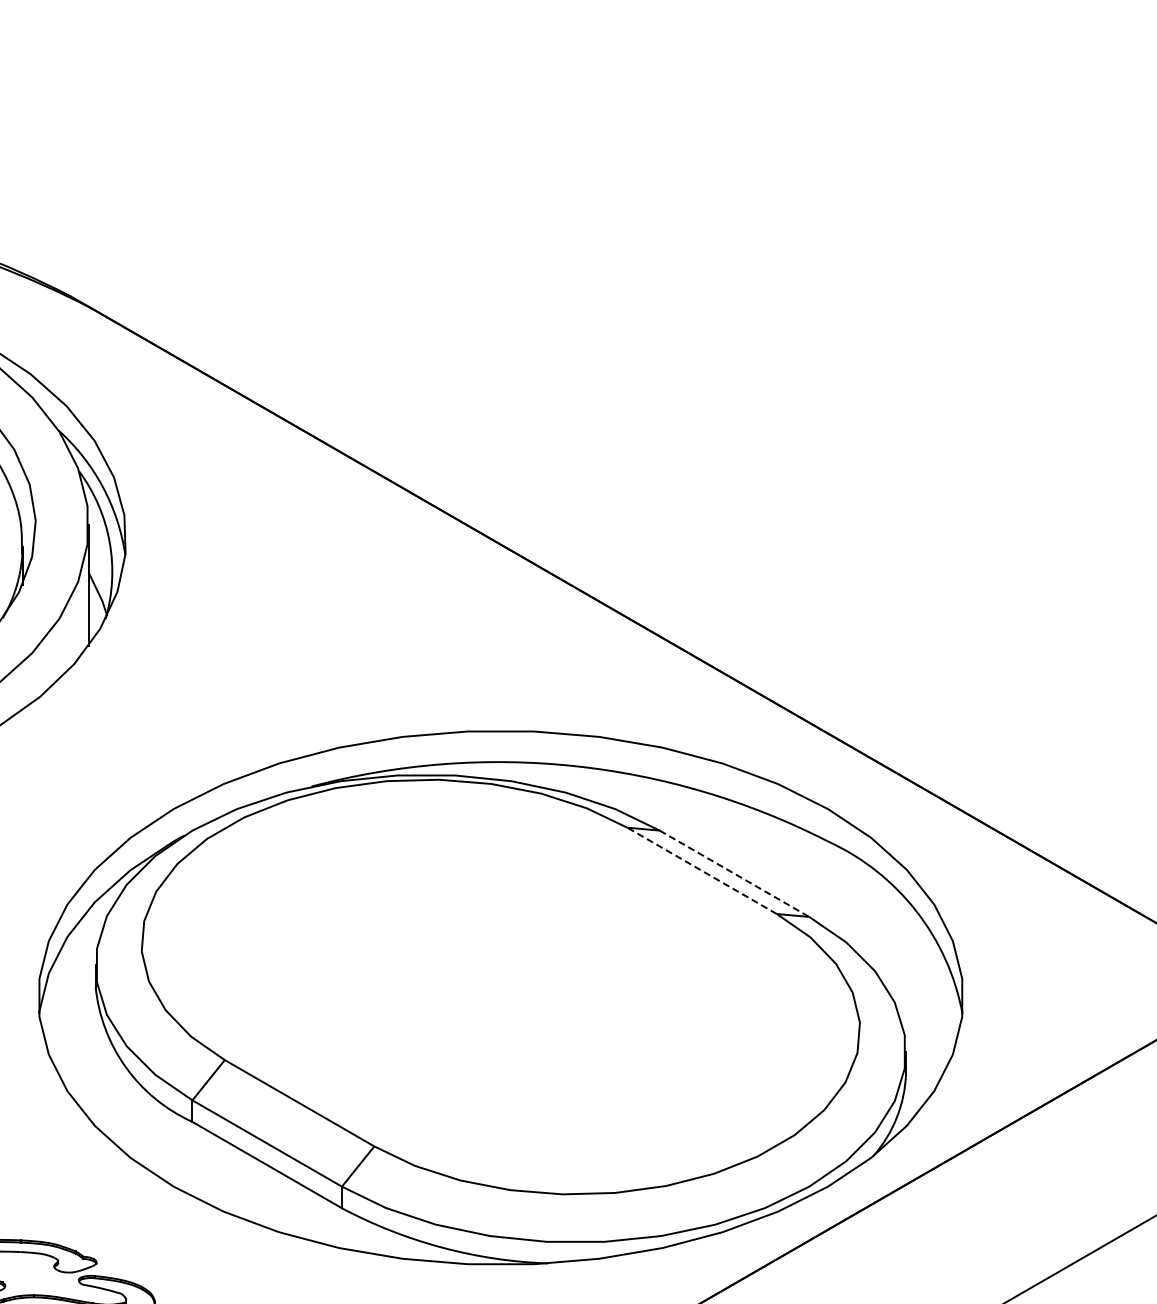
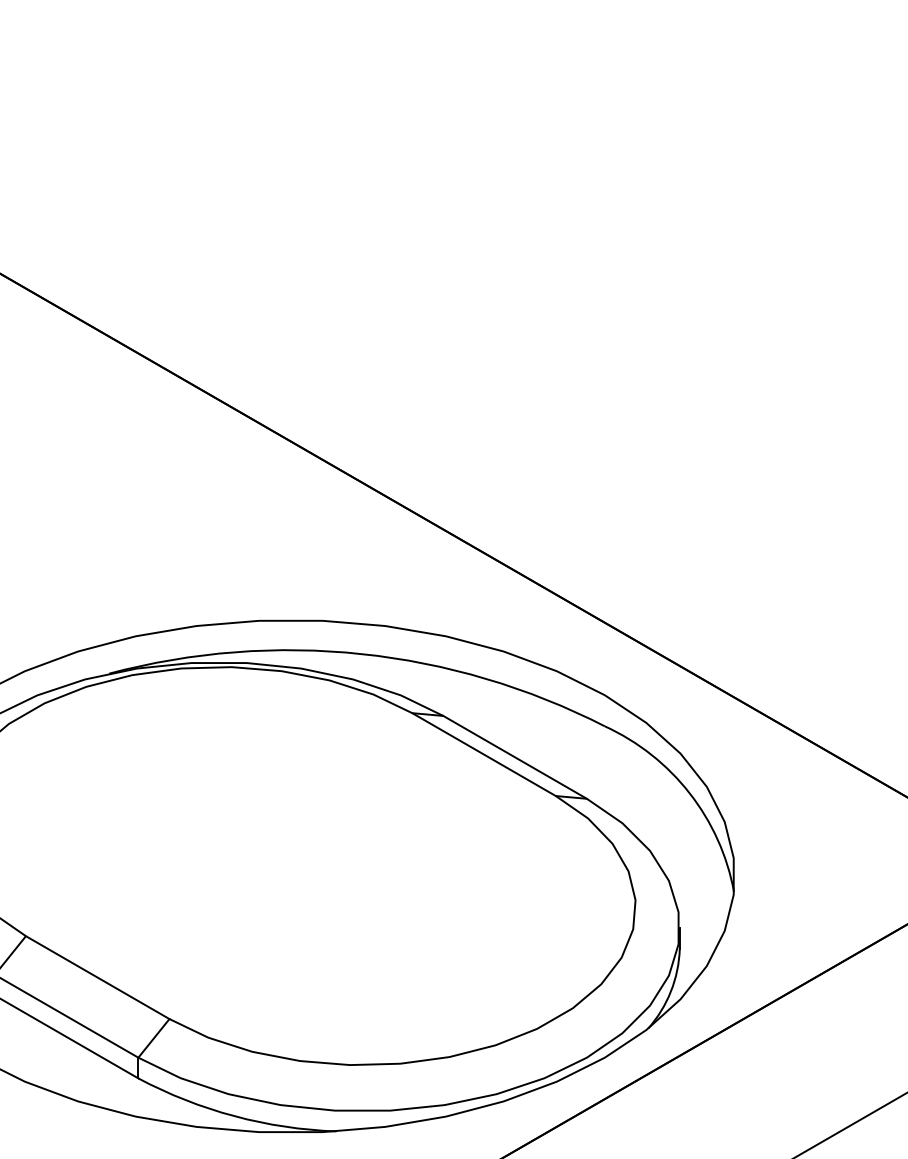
line: (701, 870) -> (483, 754), dashed -> solid
line: (734, 874) -> (515, 758), dashed -> solid

